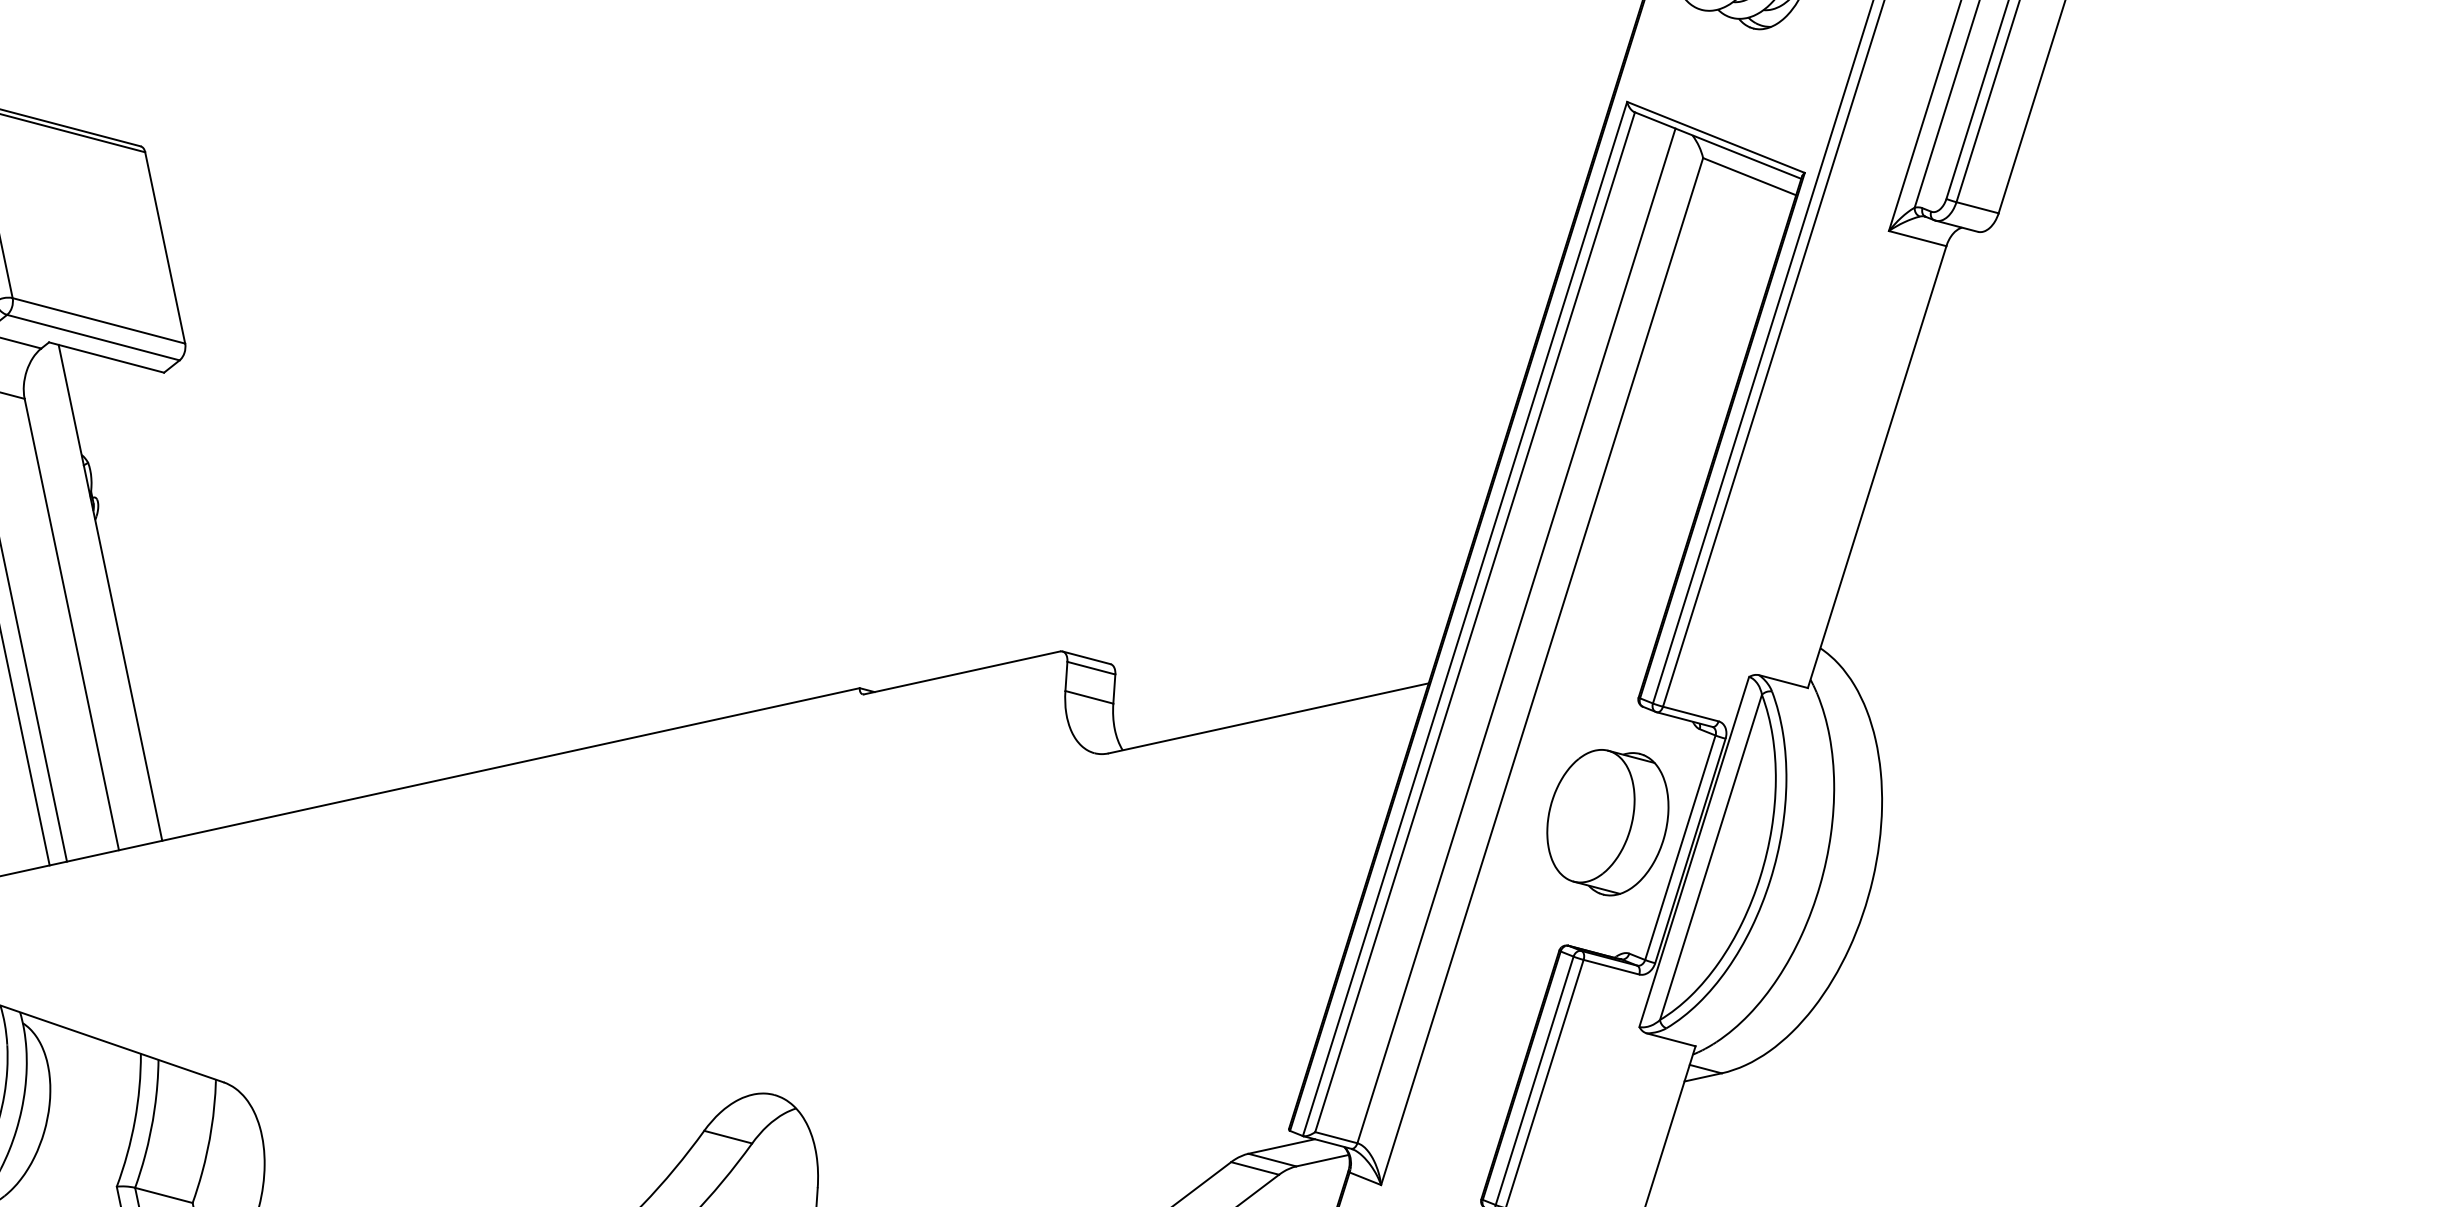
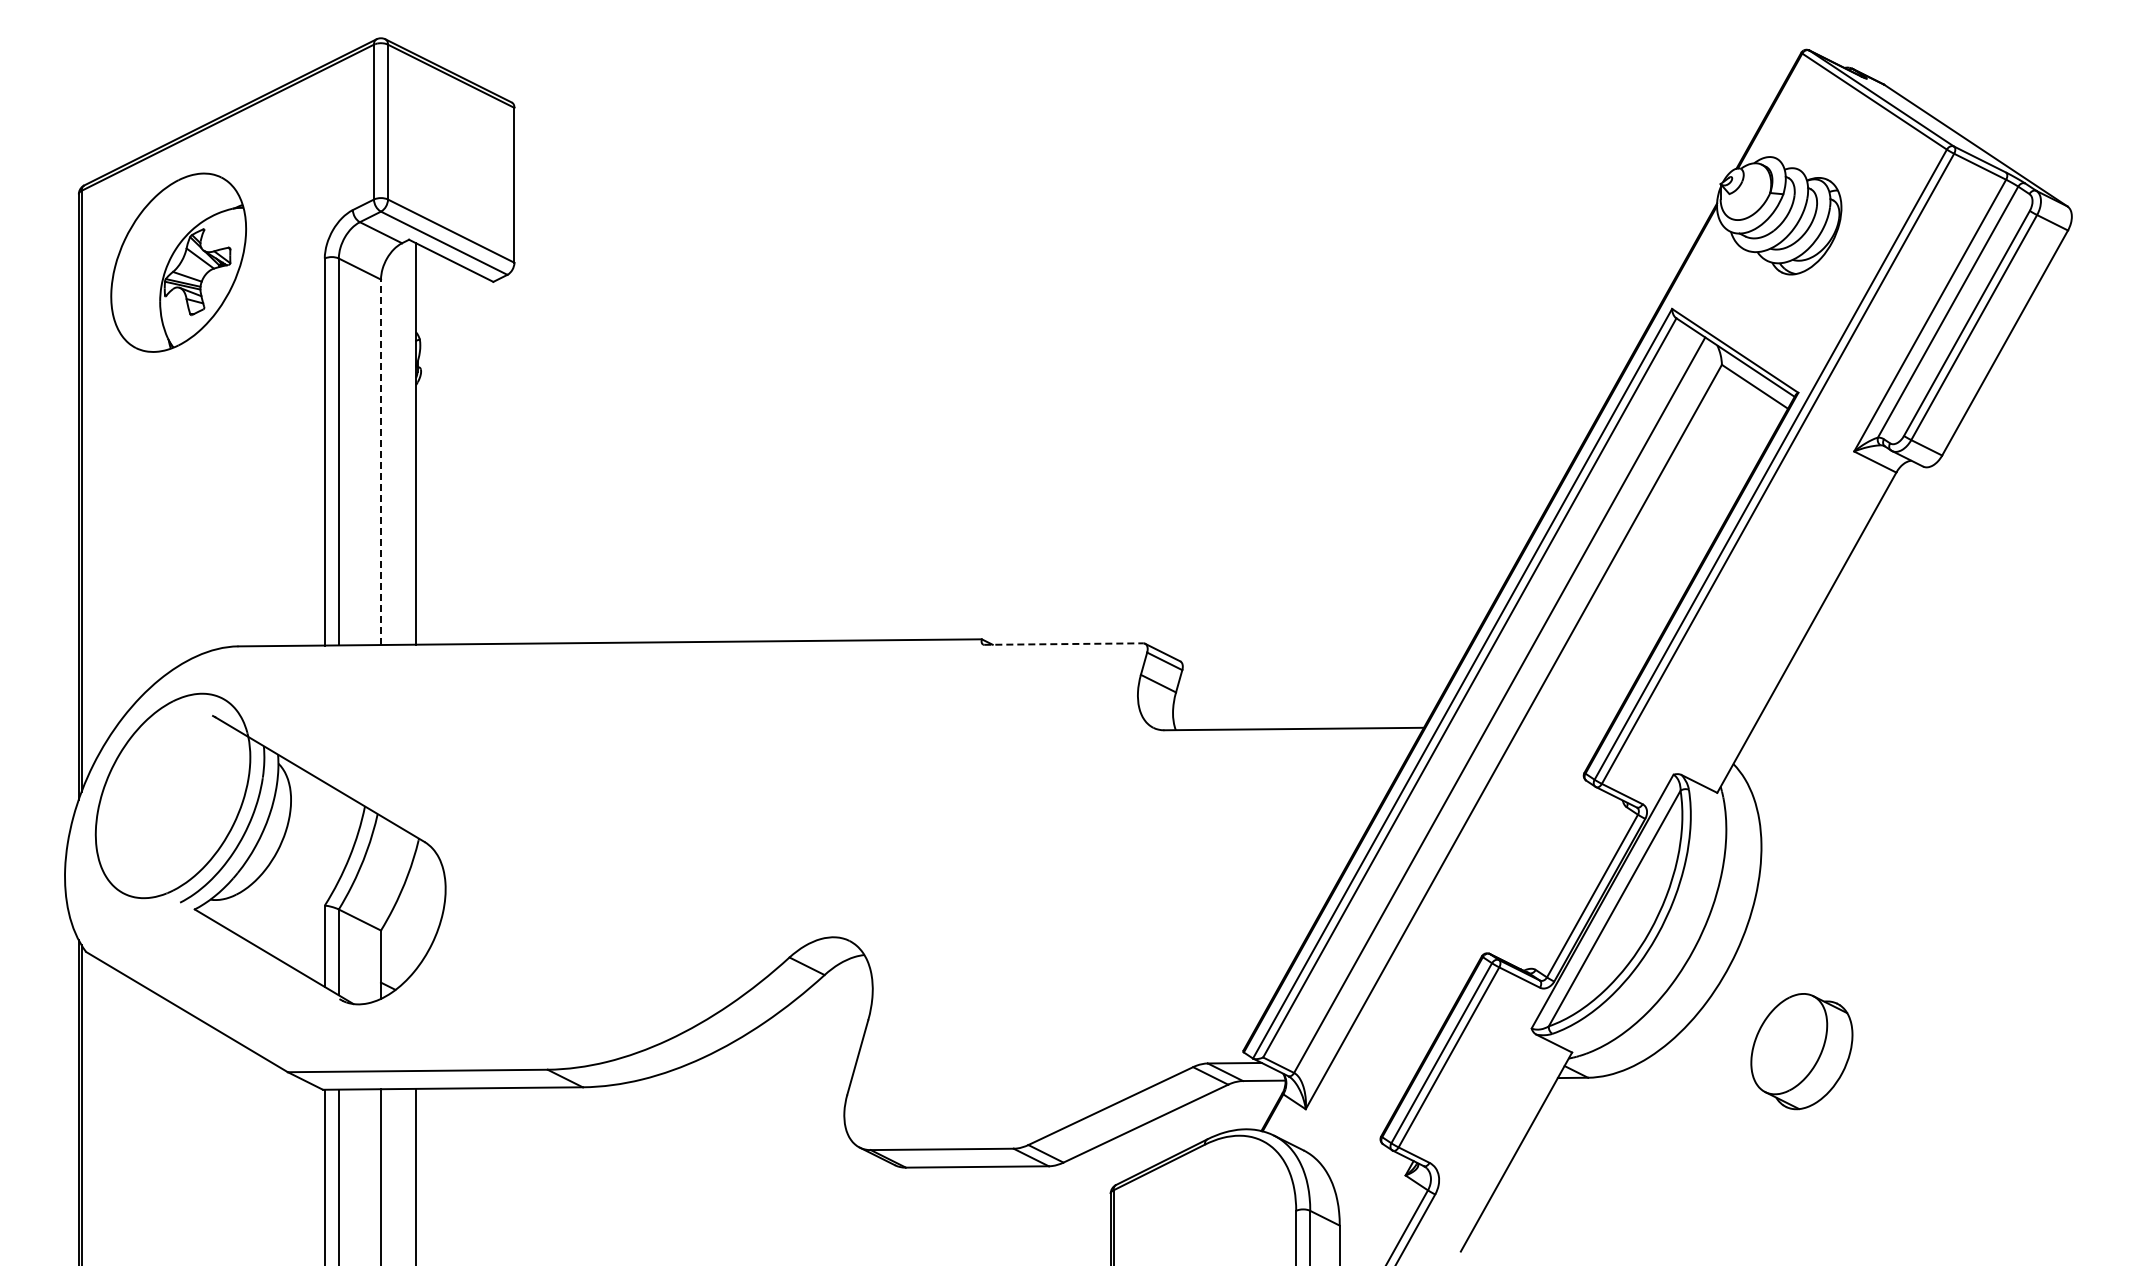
line: (72, 624) -> (381, 462), solid -> dashed
line: (963, 673) -> (1064, 644), solid -> dashed
part: (1607, 822) -> (1801, 1051), moved

